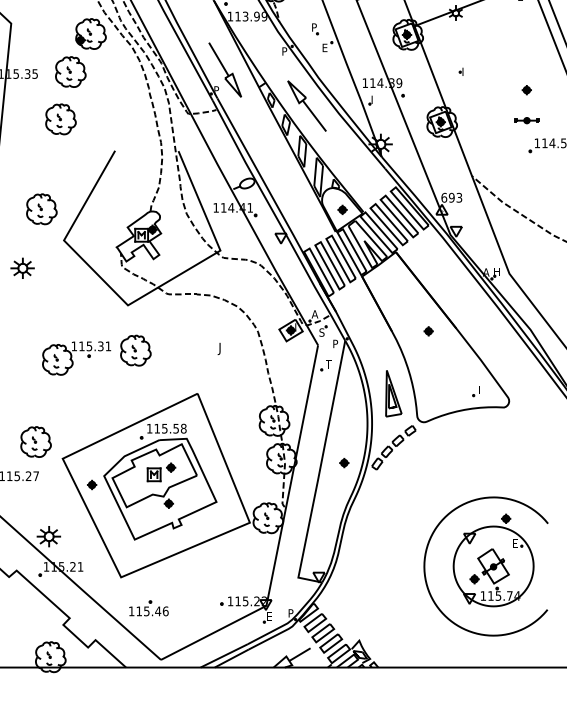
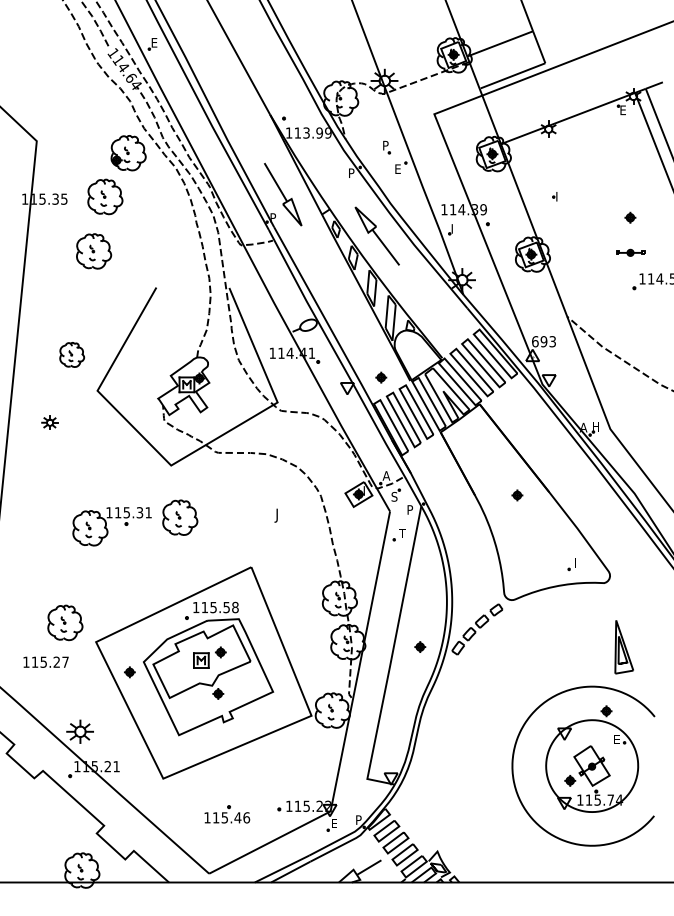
part: (42, 208) -> (72, 354), size x0.7
part: (342, 209) -> (381, 377), moved
part: (22, 267) -> (49, 422), size x0.6
part: (393, 393) -> (623, 647), moved
part: (149, 608) -> (227, 814), moved

